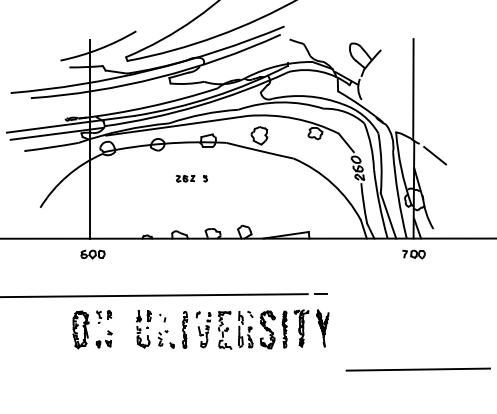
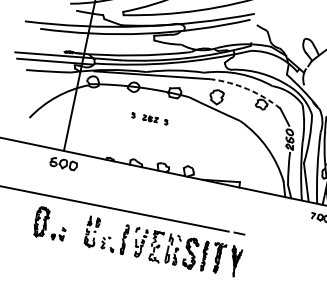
arc: (294, 118) -> (247, 89), solid -> dashed
part: (164, 178) -> (133, 115), added
part: (92, 254) -> (63, 164), size x1.4
part: (104, 316) -> (62, 215), removed
part: (162, 317) -> (108, 226), removed

